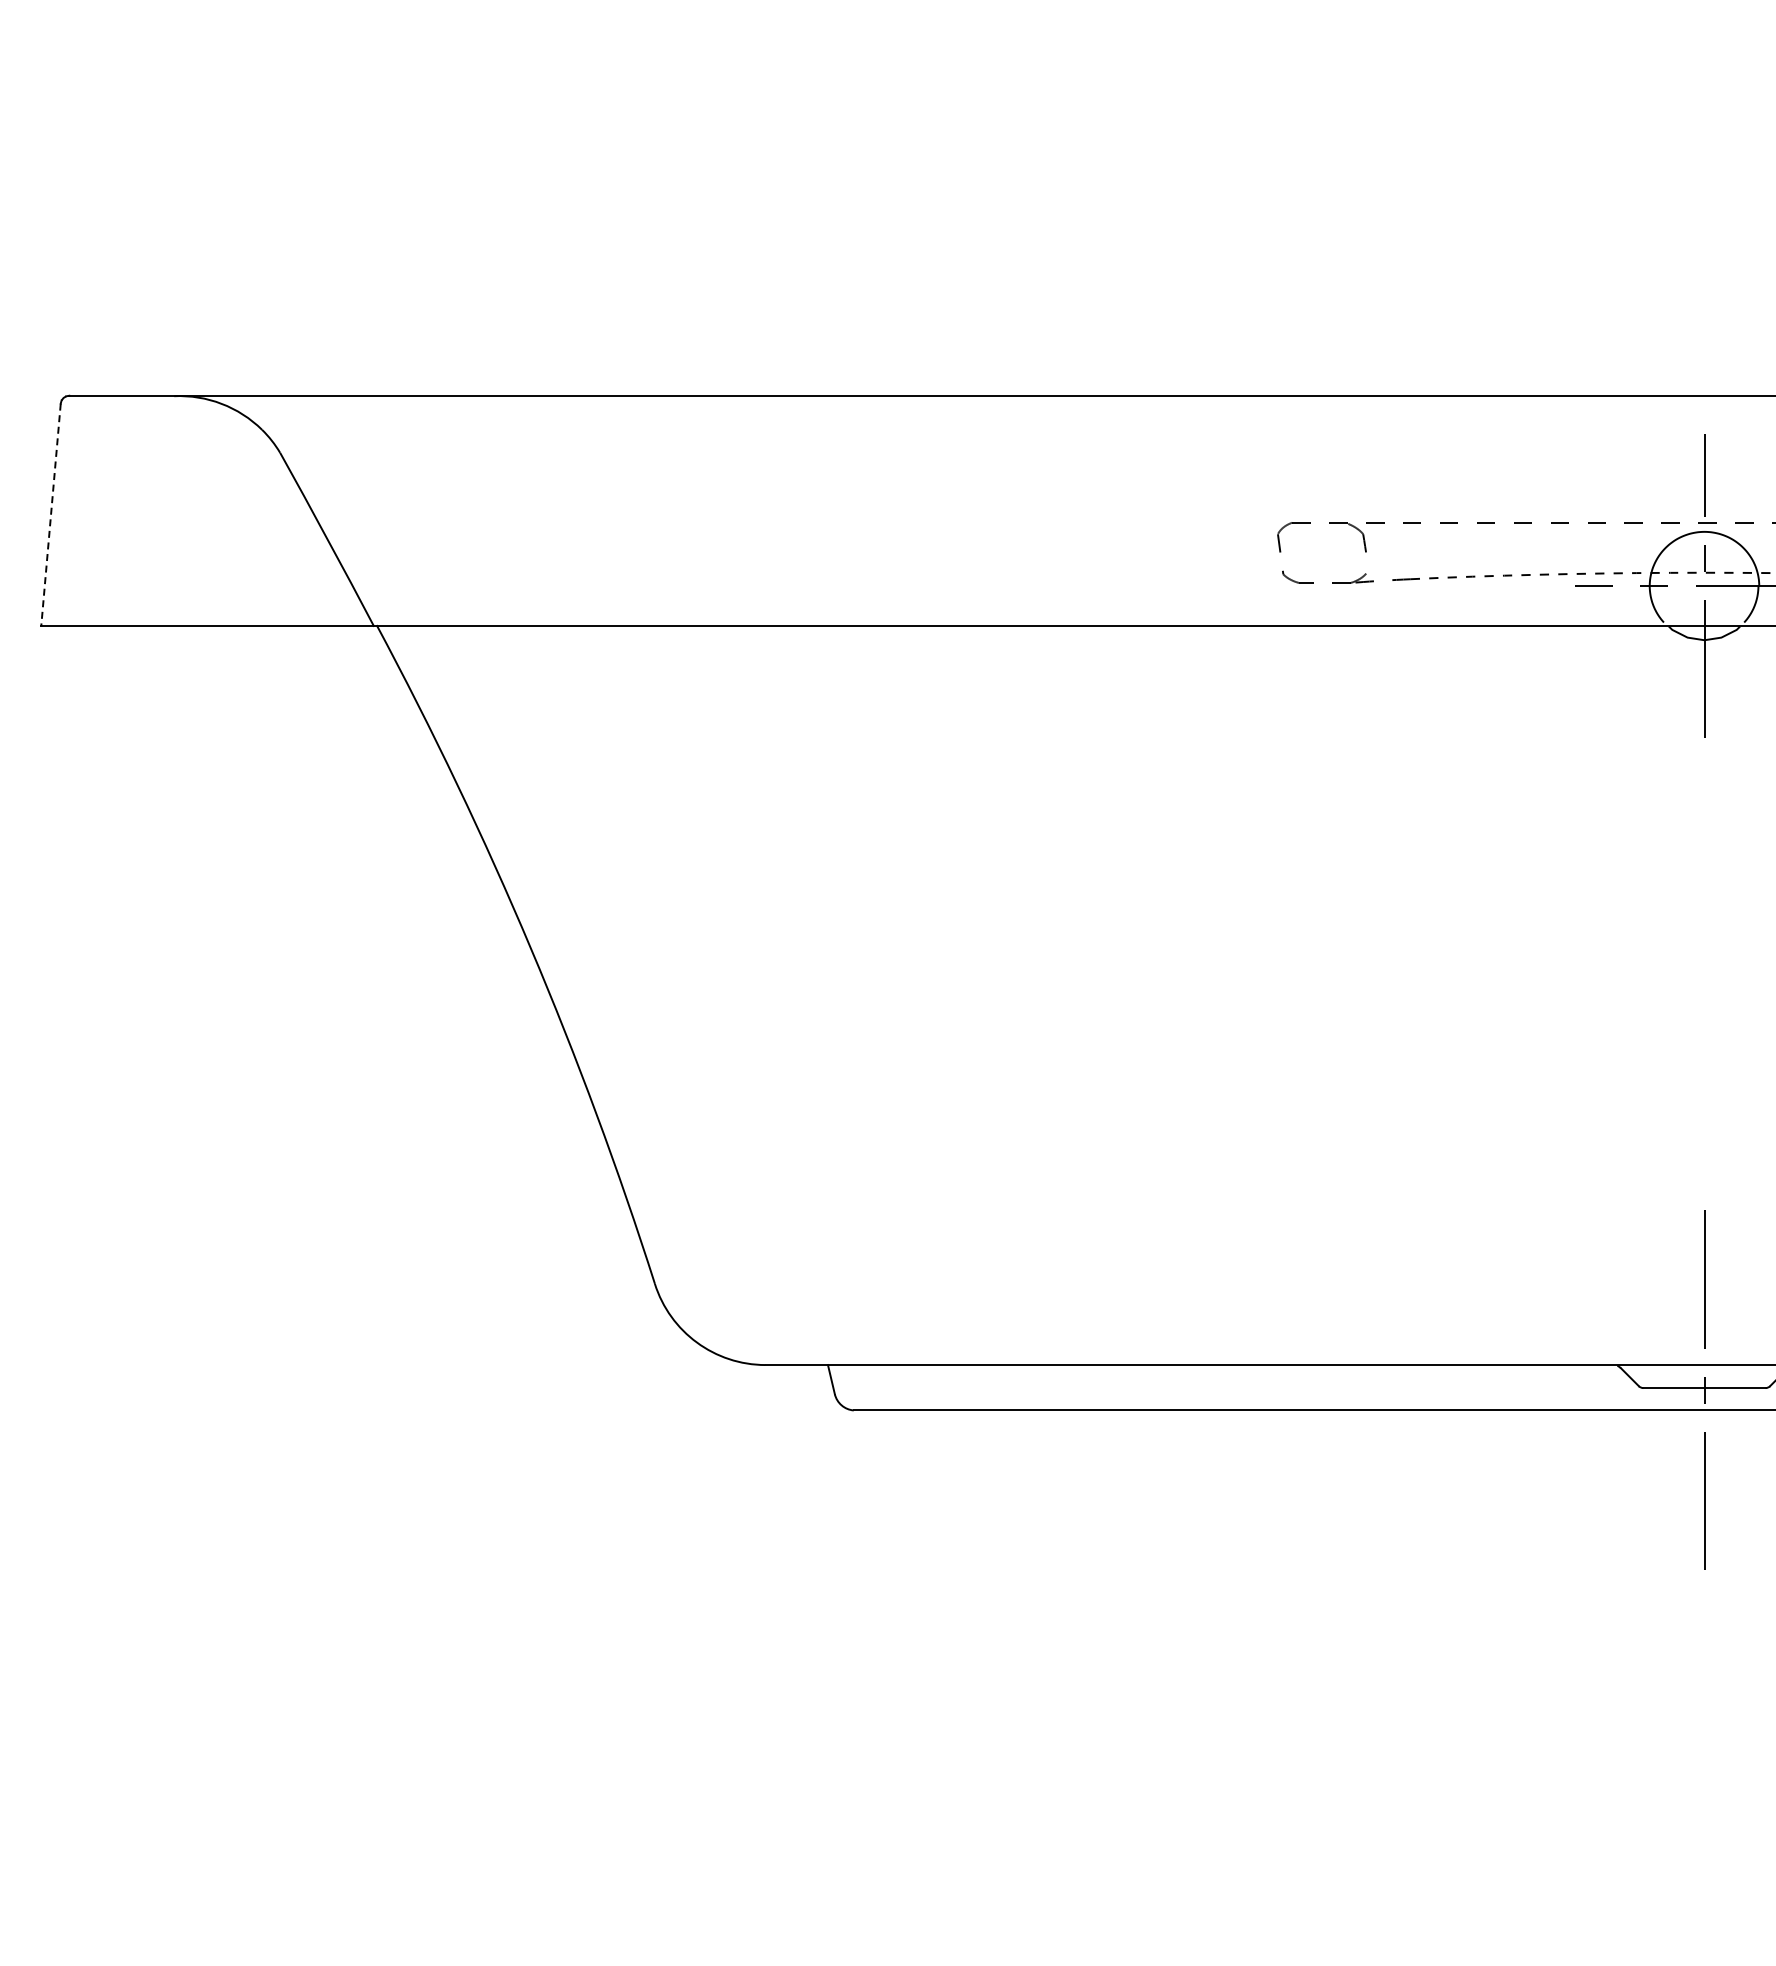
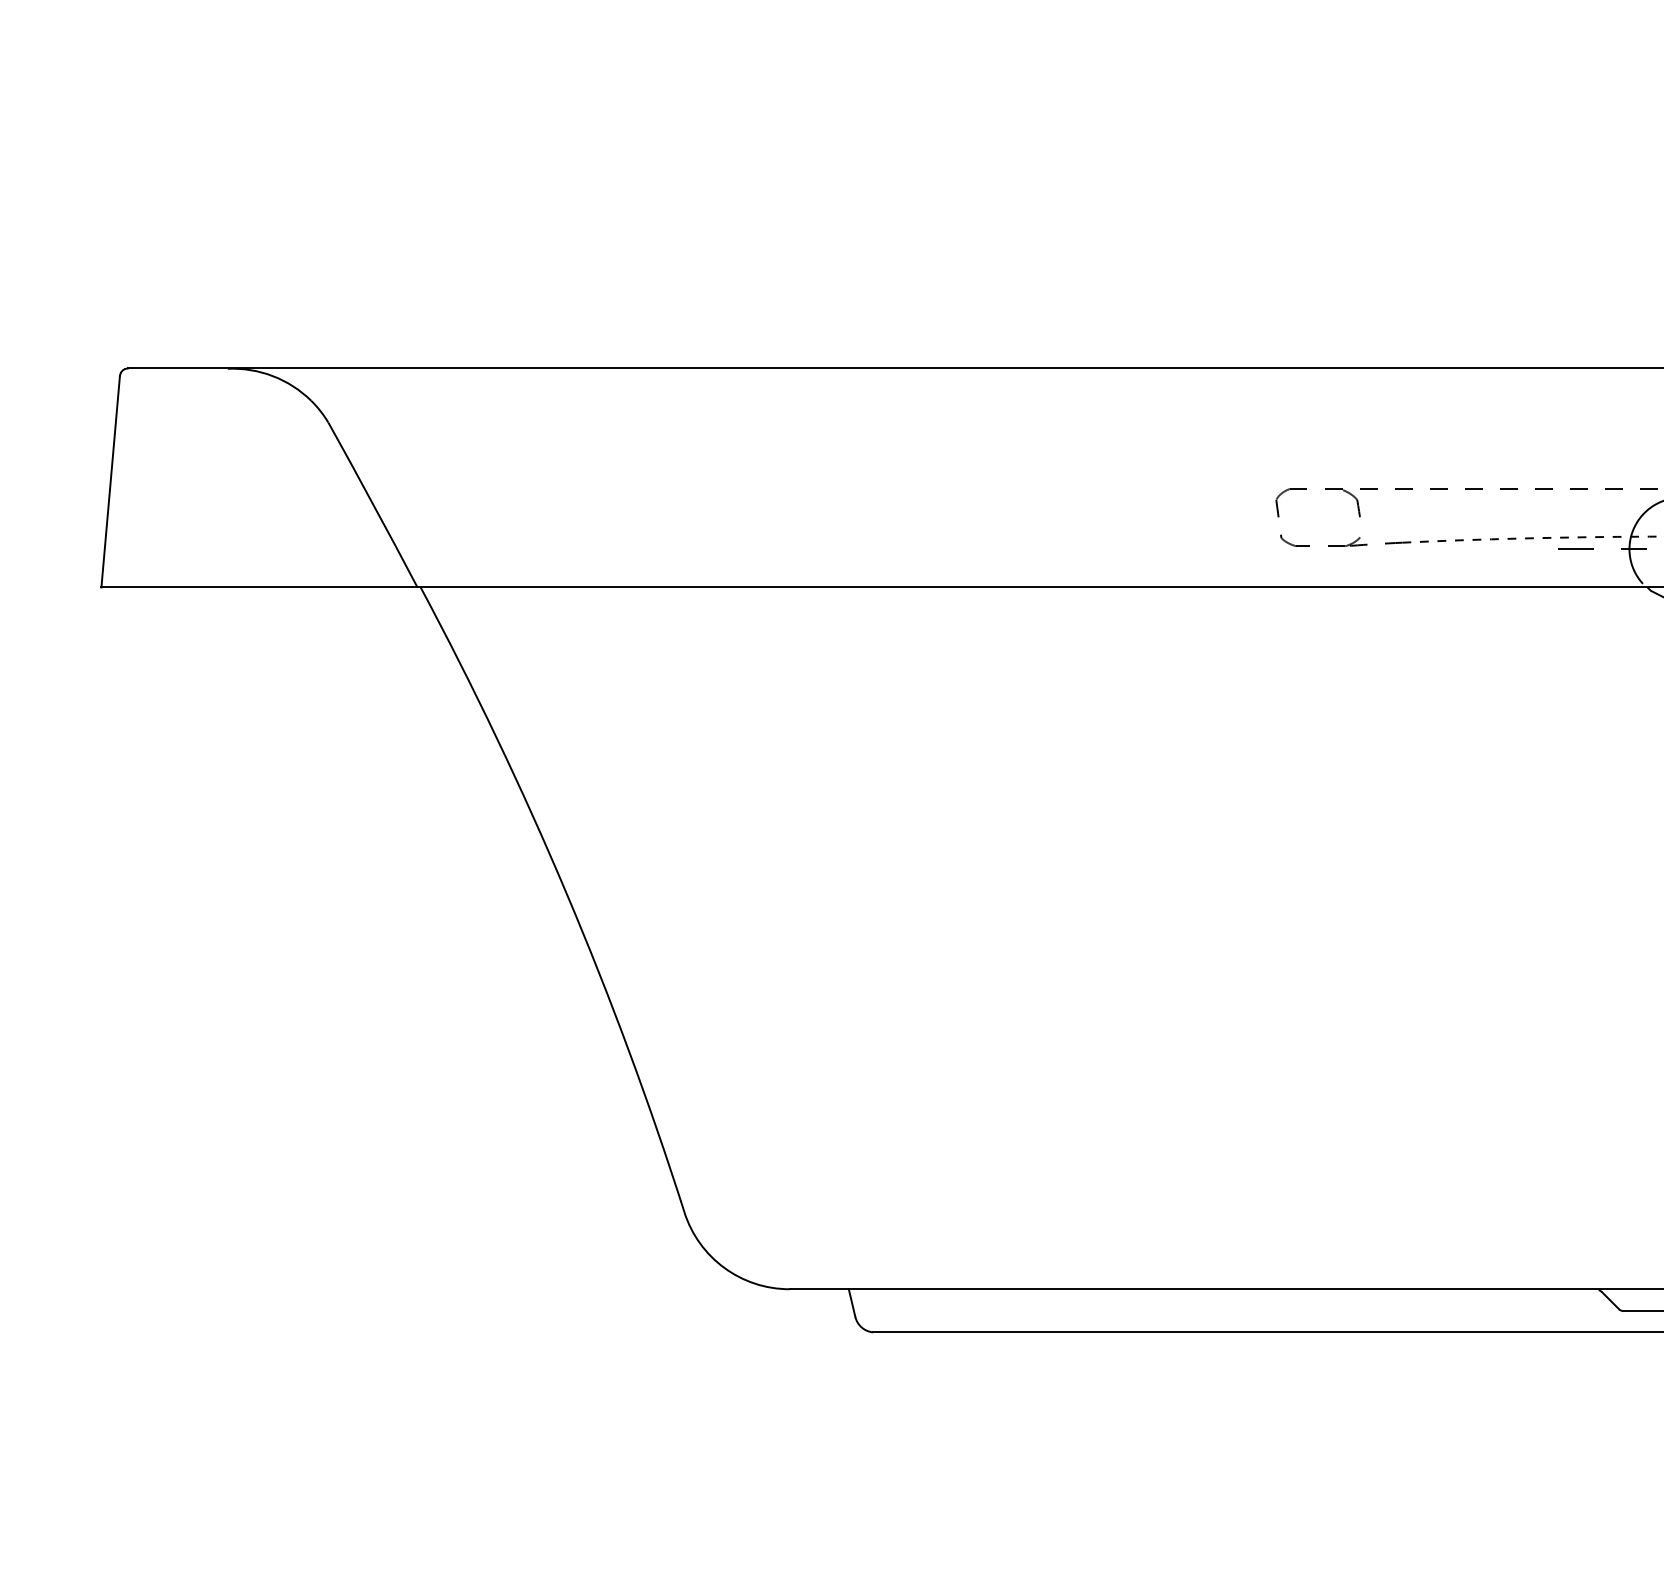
line: (51, 515) -> (111, 482), dashed -> solid

